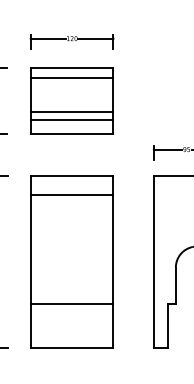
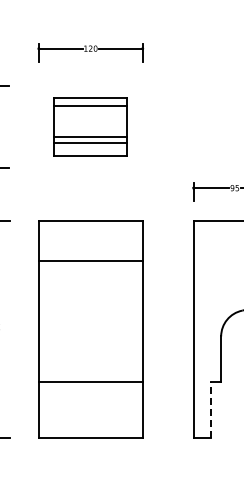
part: (71, 100) -> (90, 126), size x0.7
line: (71, 195) -> (90, 260), moved
line: (168, 325) -> (211, 409), solid -> dashed

